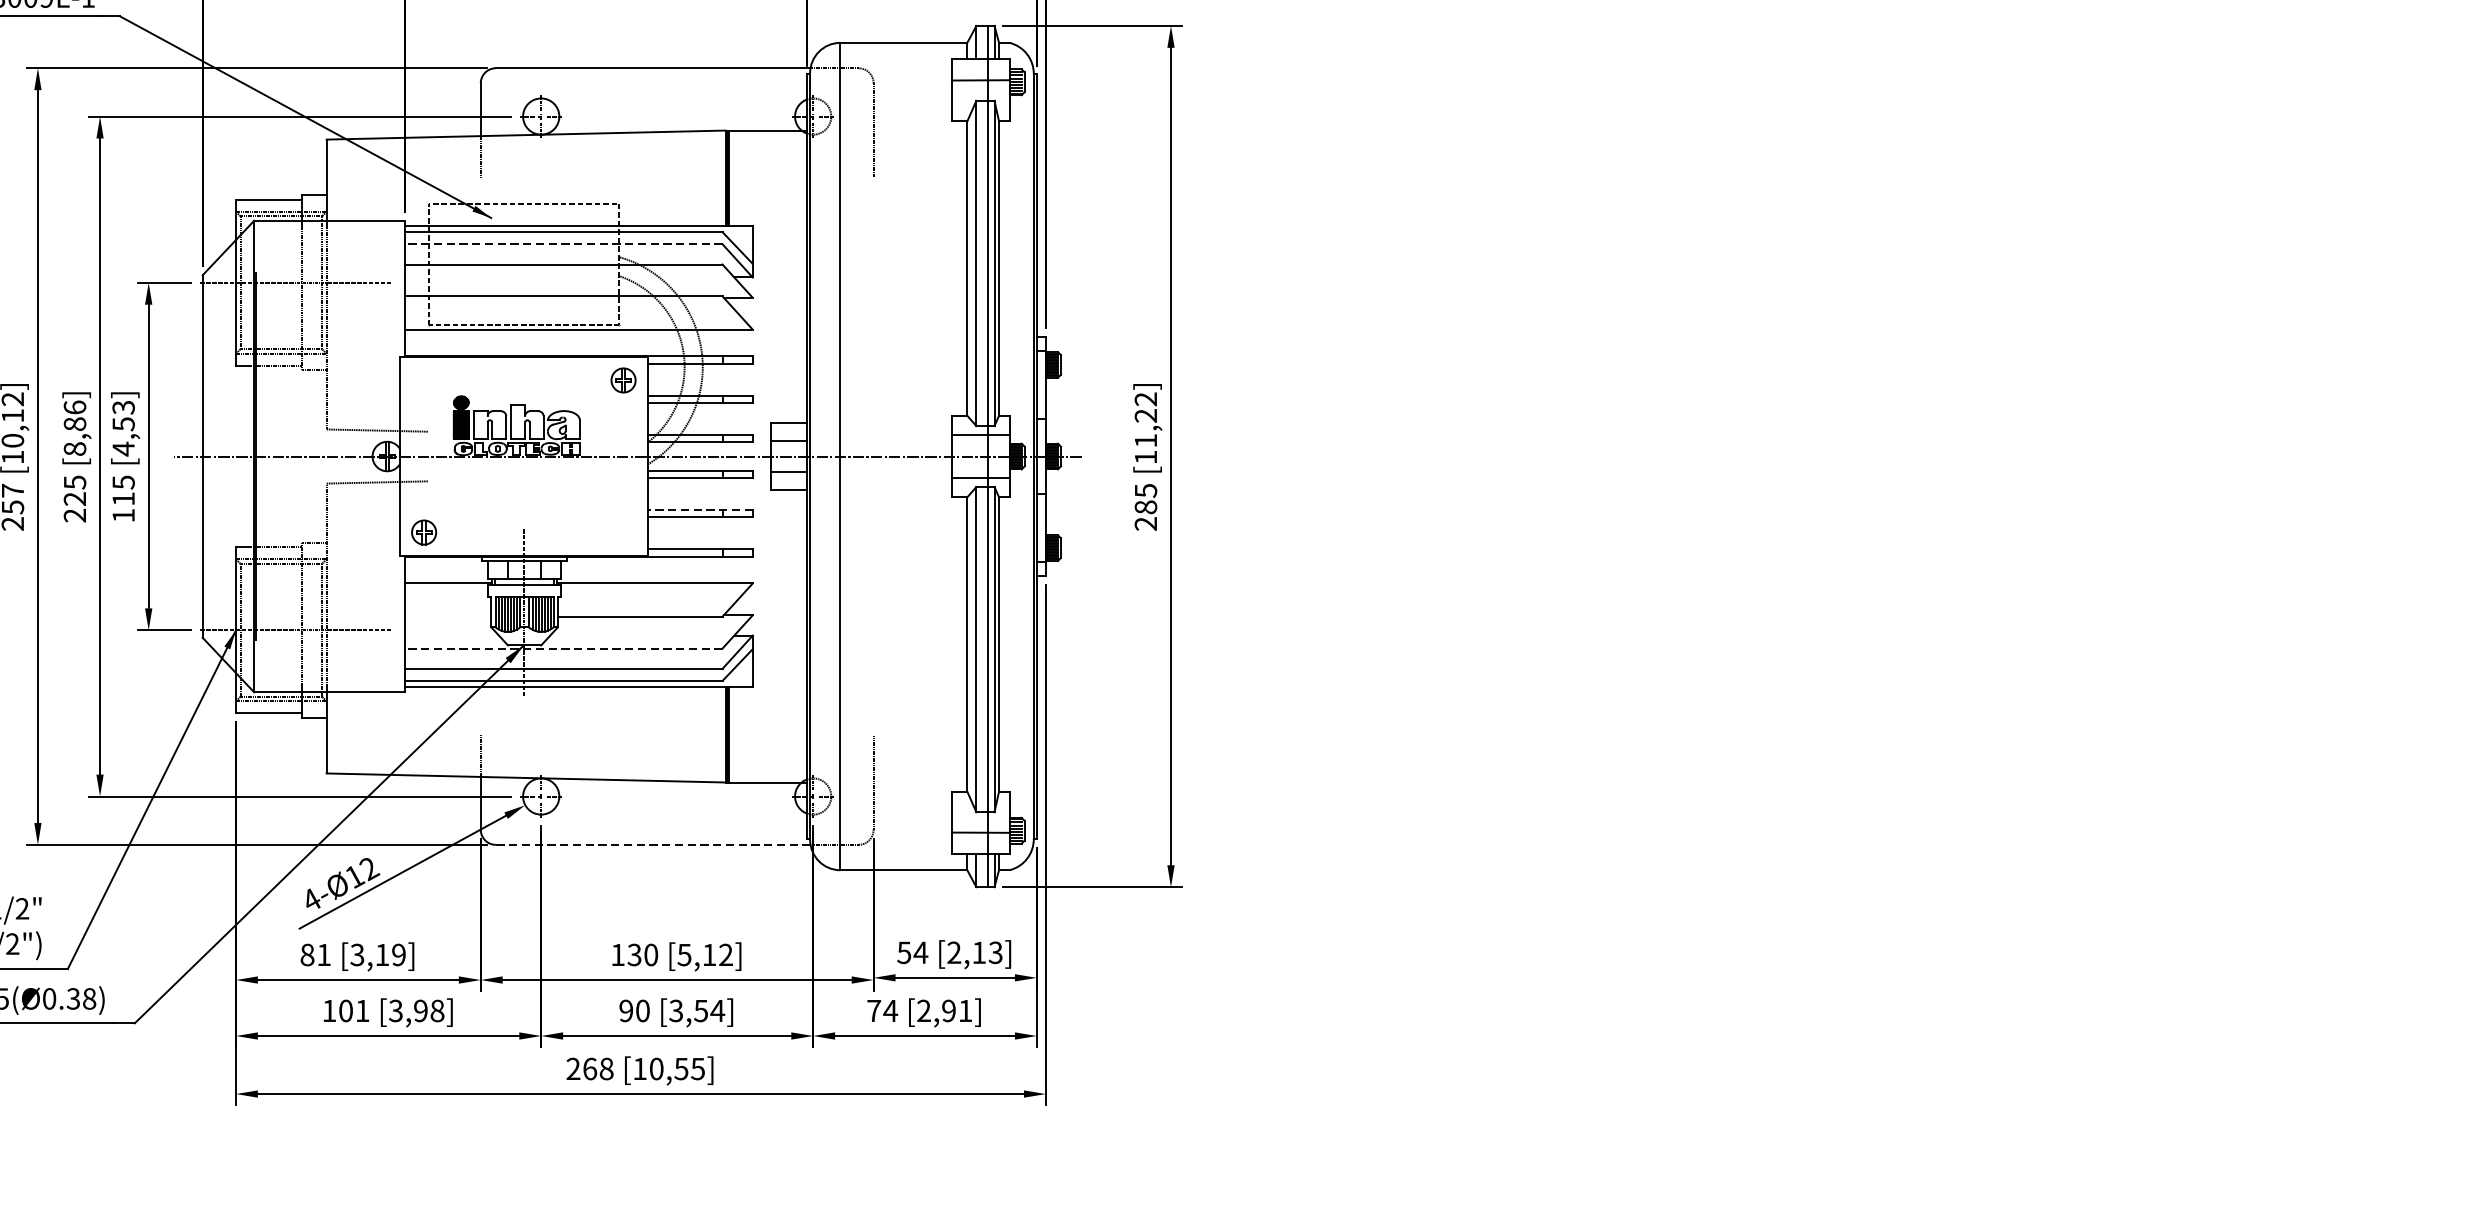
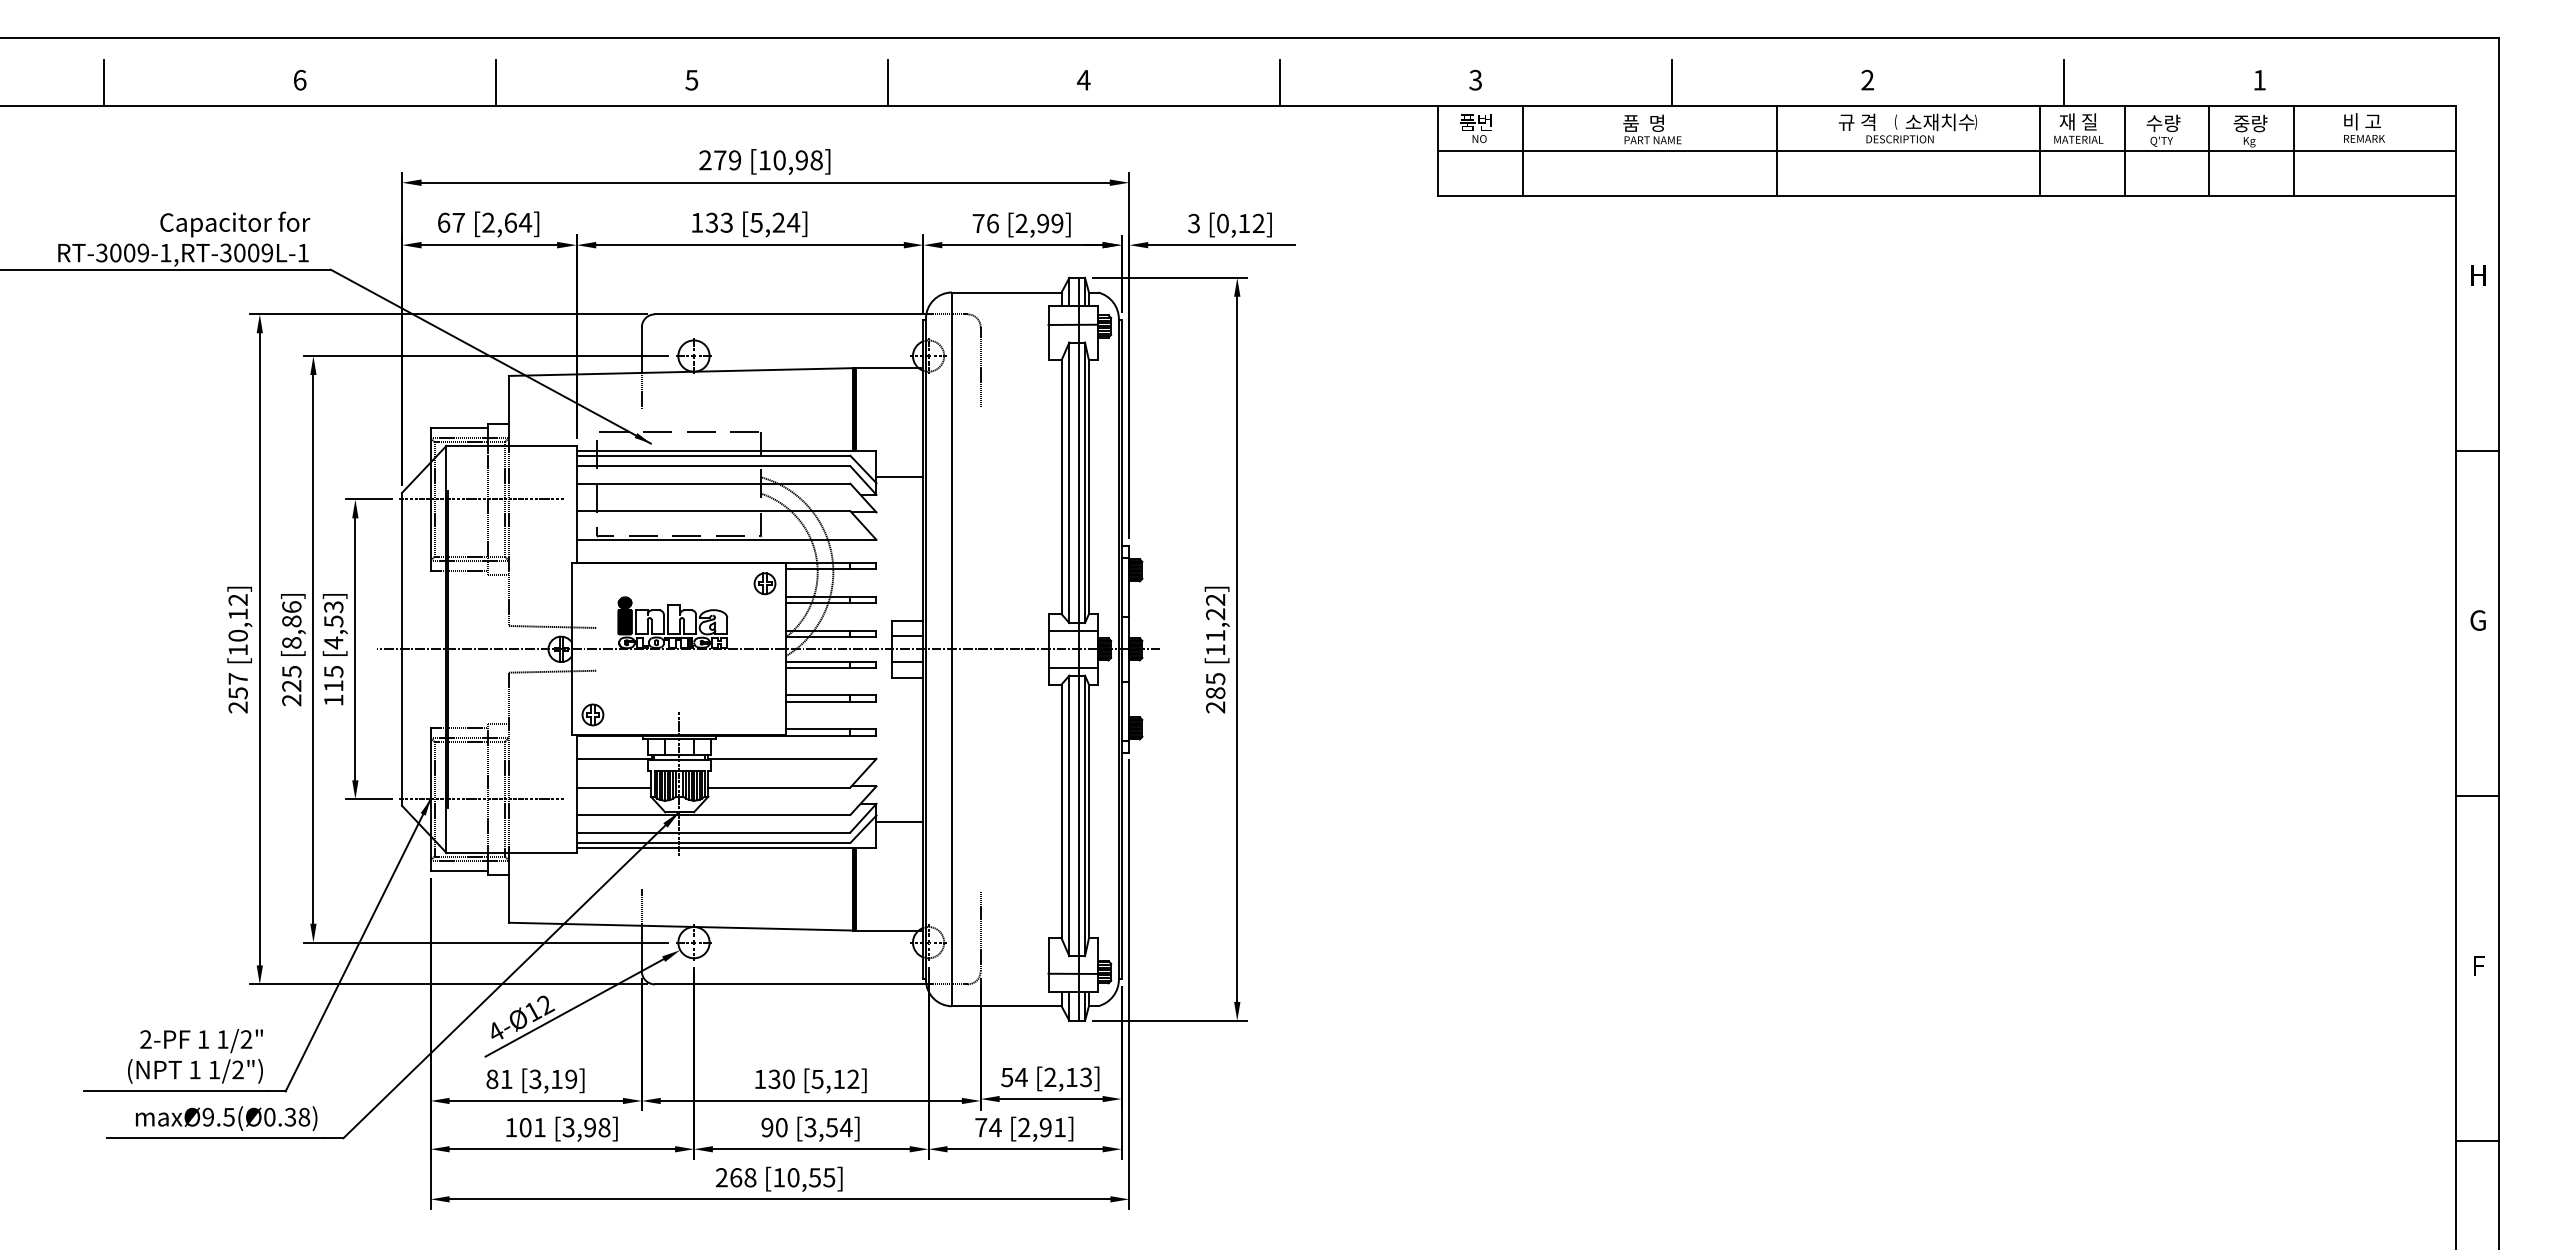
line: (563, 244) -> (713, 466), dashed -> solid
line: (779, 256) -> (899, 476), added
line: (699, 510) -> (830, 695), dashed -> solid
line: (447, 616) -> (613, 787), added
line: (563, 649) -> (713, 815), dashed -> solid
line: (779, 657) -> (899, 822), added
line: (653, 845) -> (790, 984), dashed -> solid

